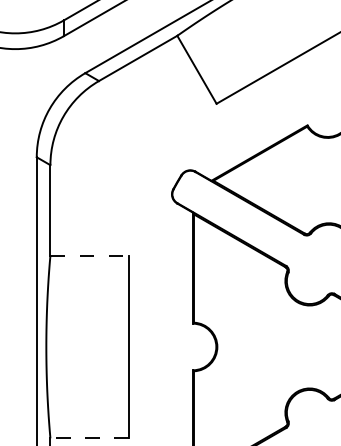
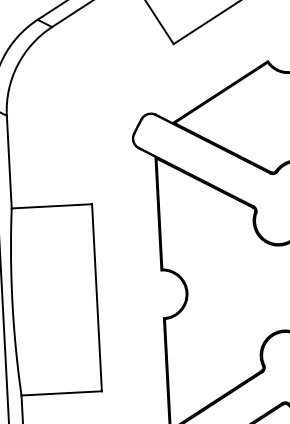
line: (90, 255) -> (52, 206), dashed -> solid
line: (89, 438) -> (61, 393), dashed -> solid

